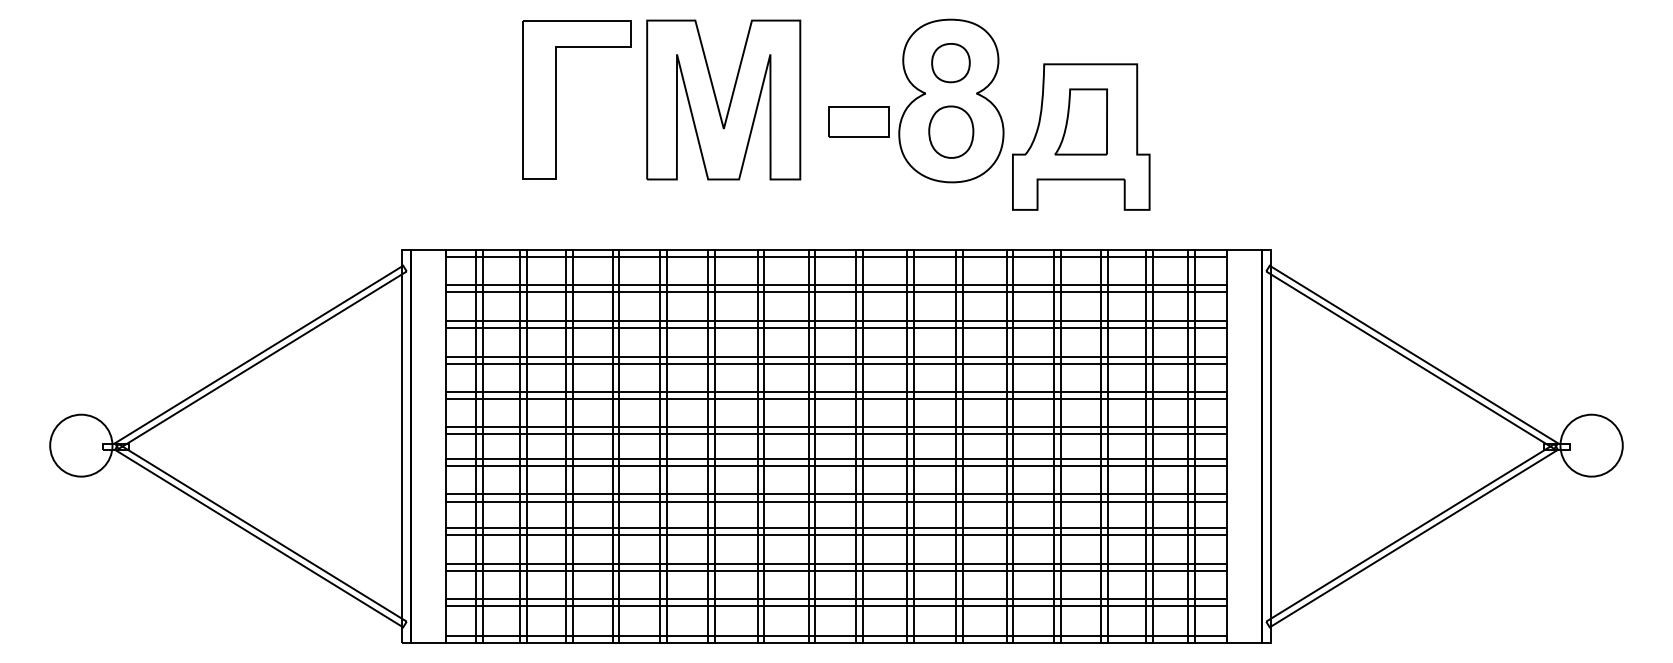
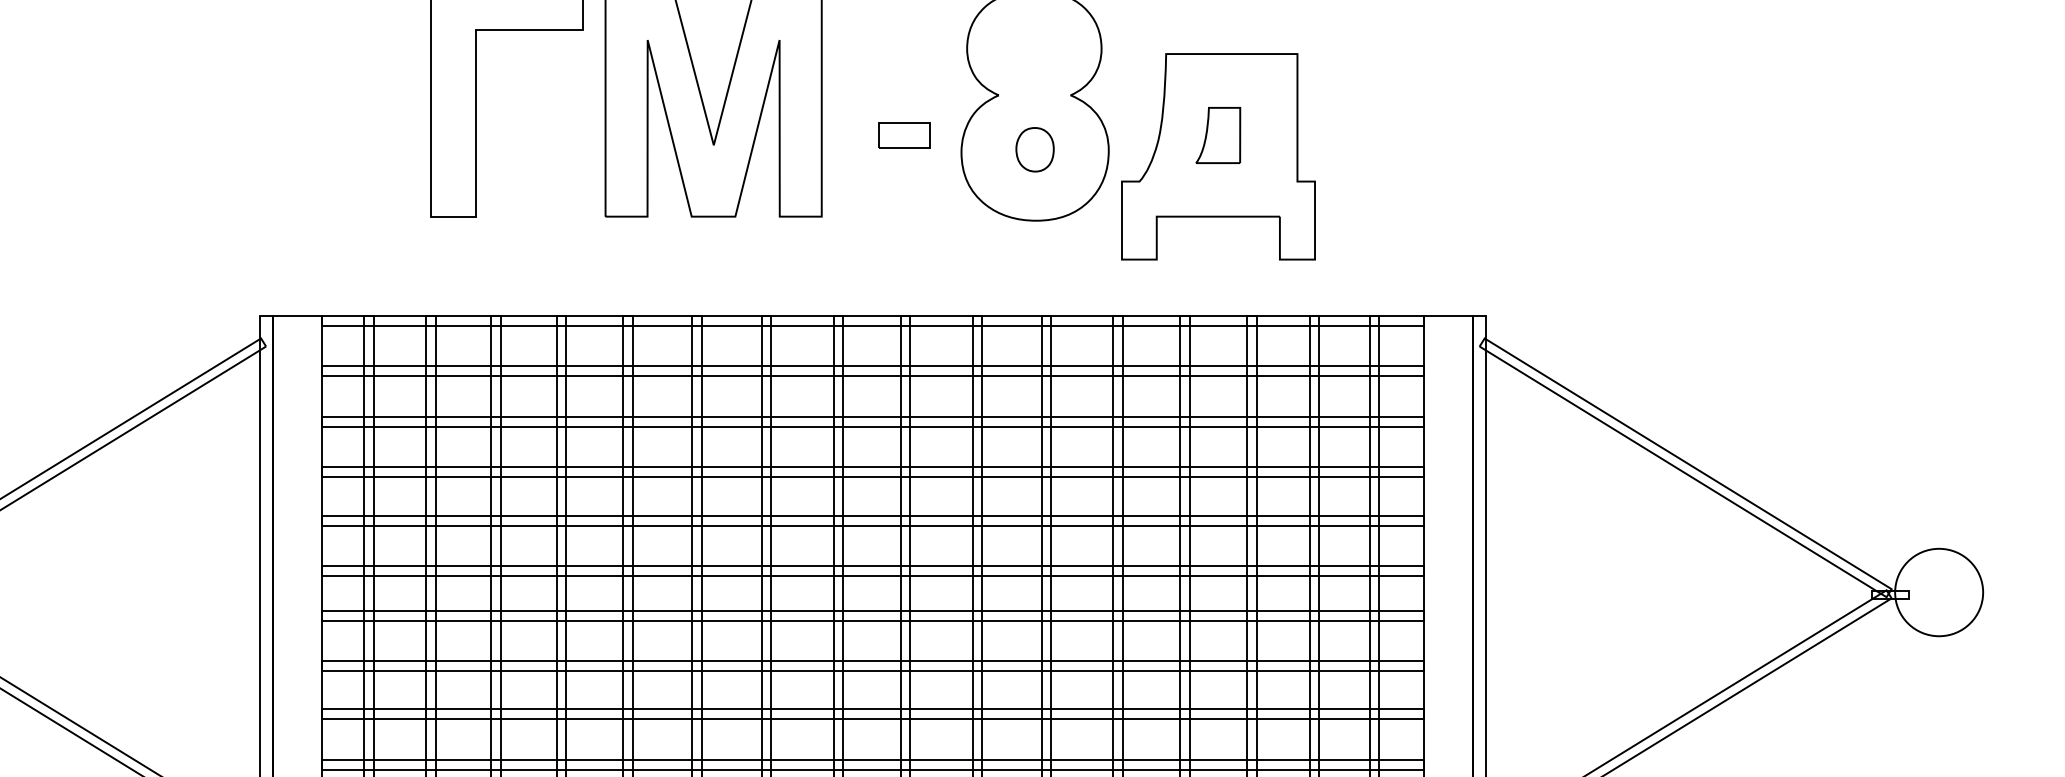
part: (950, 63) -> (1033, 52), removed
part: (858, 121) -> (903, 134), size x0.6
part: (1080, 121) -> (1217, 134), size x0.6
part: (951, 131) -> (1035, 148), size x0.6

